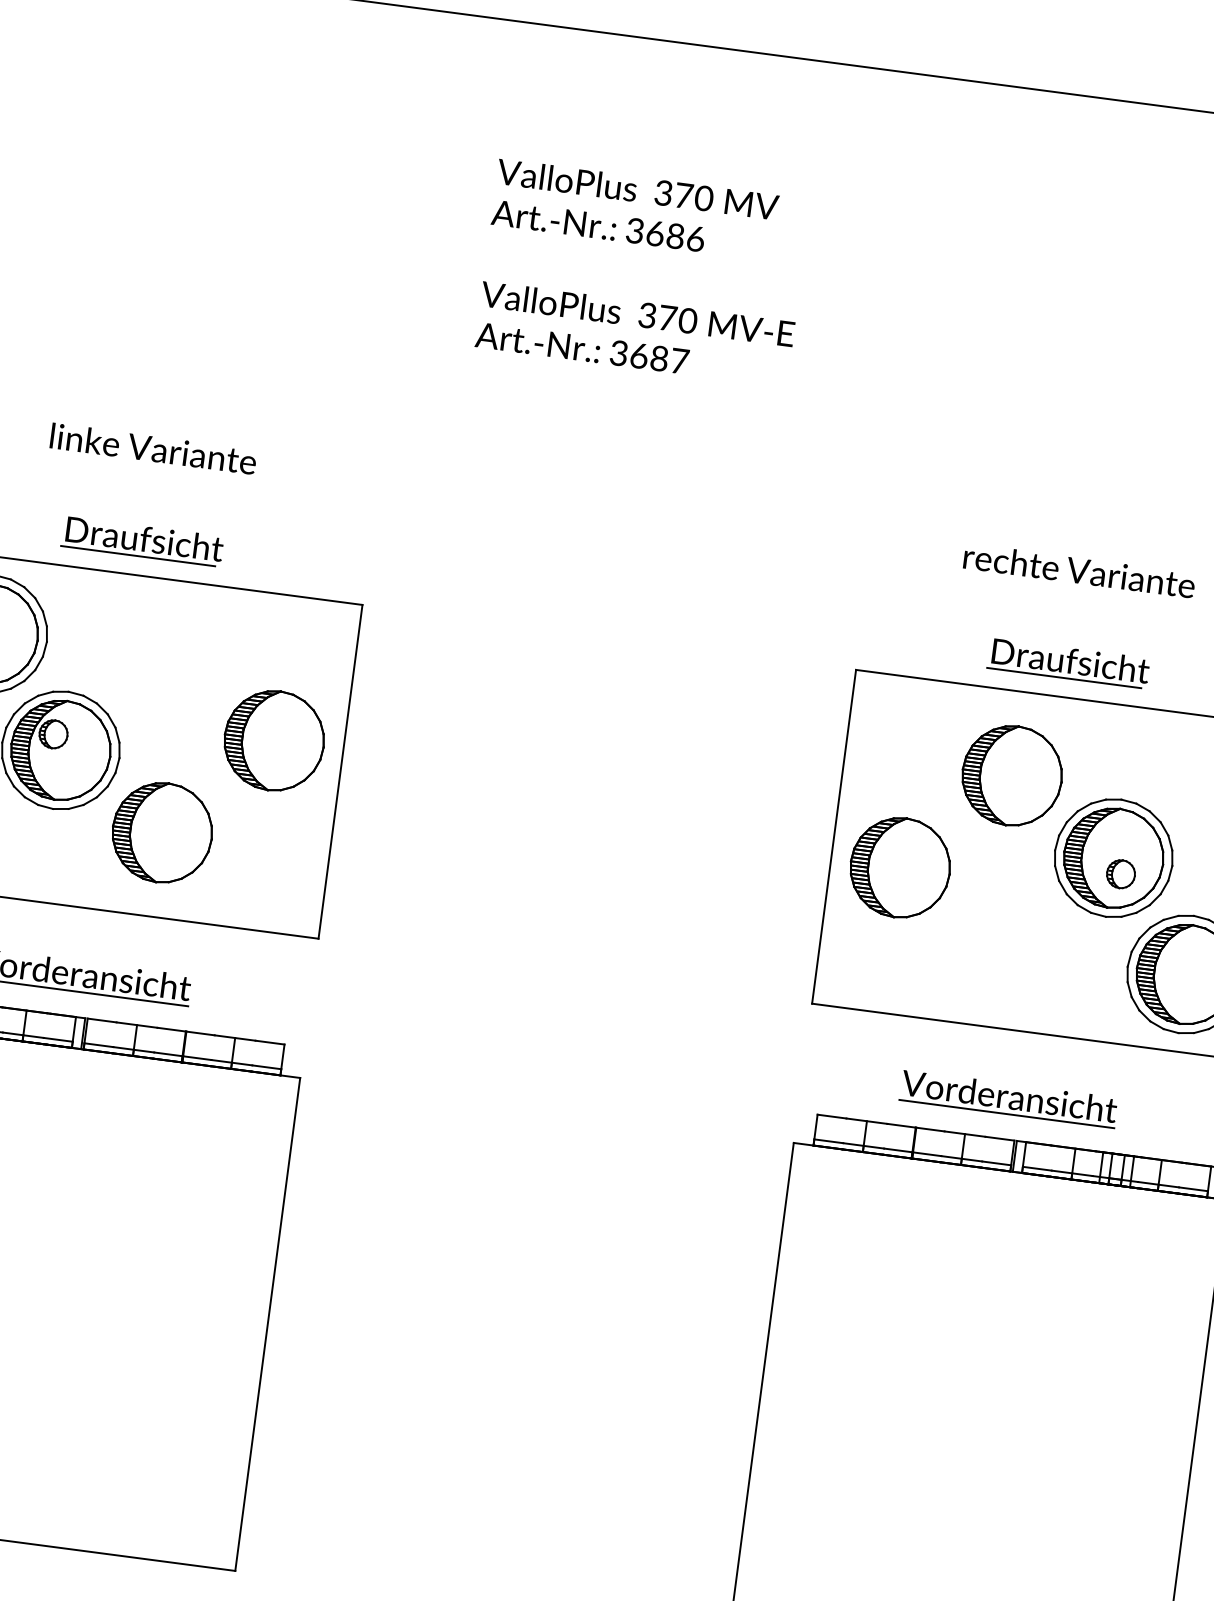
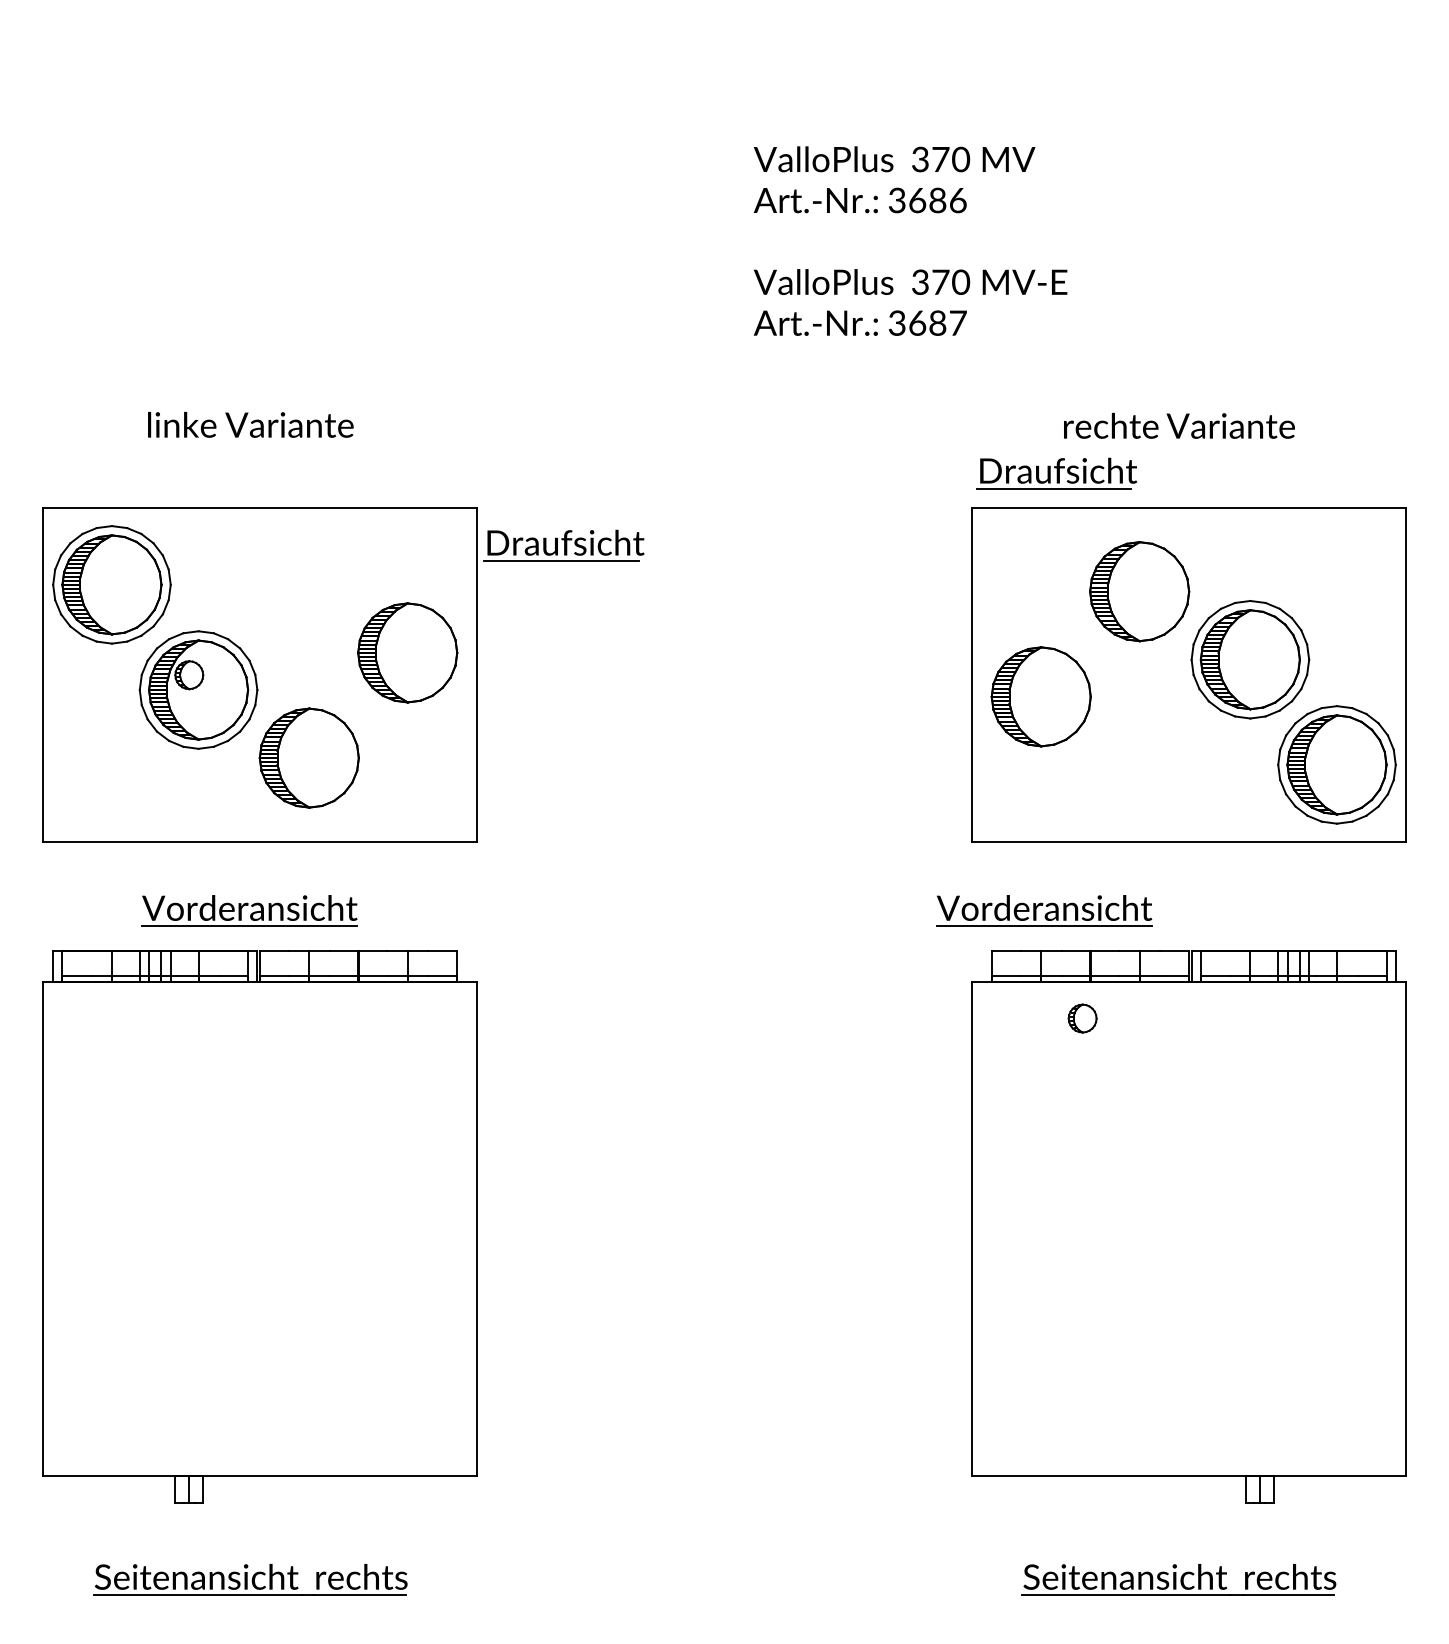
text: (643, 272) -> (910, 240), moved
text: (153, 448) -> (250, 424), moved
part: (142, 541) -> (563, 545), moved
text: (1079, 570) -> (1179, 425), moved
part: (1068, 663) -> (1056, 473), moved
part: (1120, 874) -> (1082, 1018), moved
part: (1009, 1098) -> (1044, 910), moved

